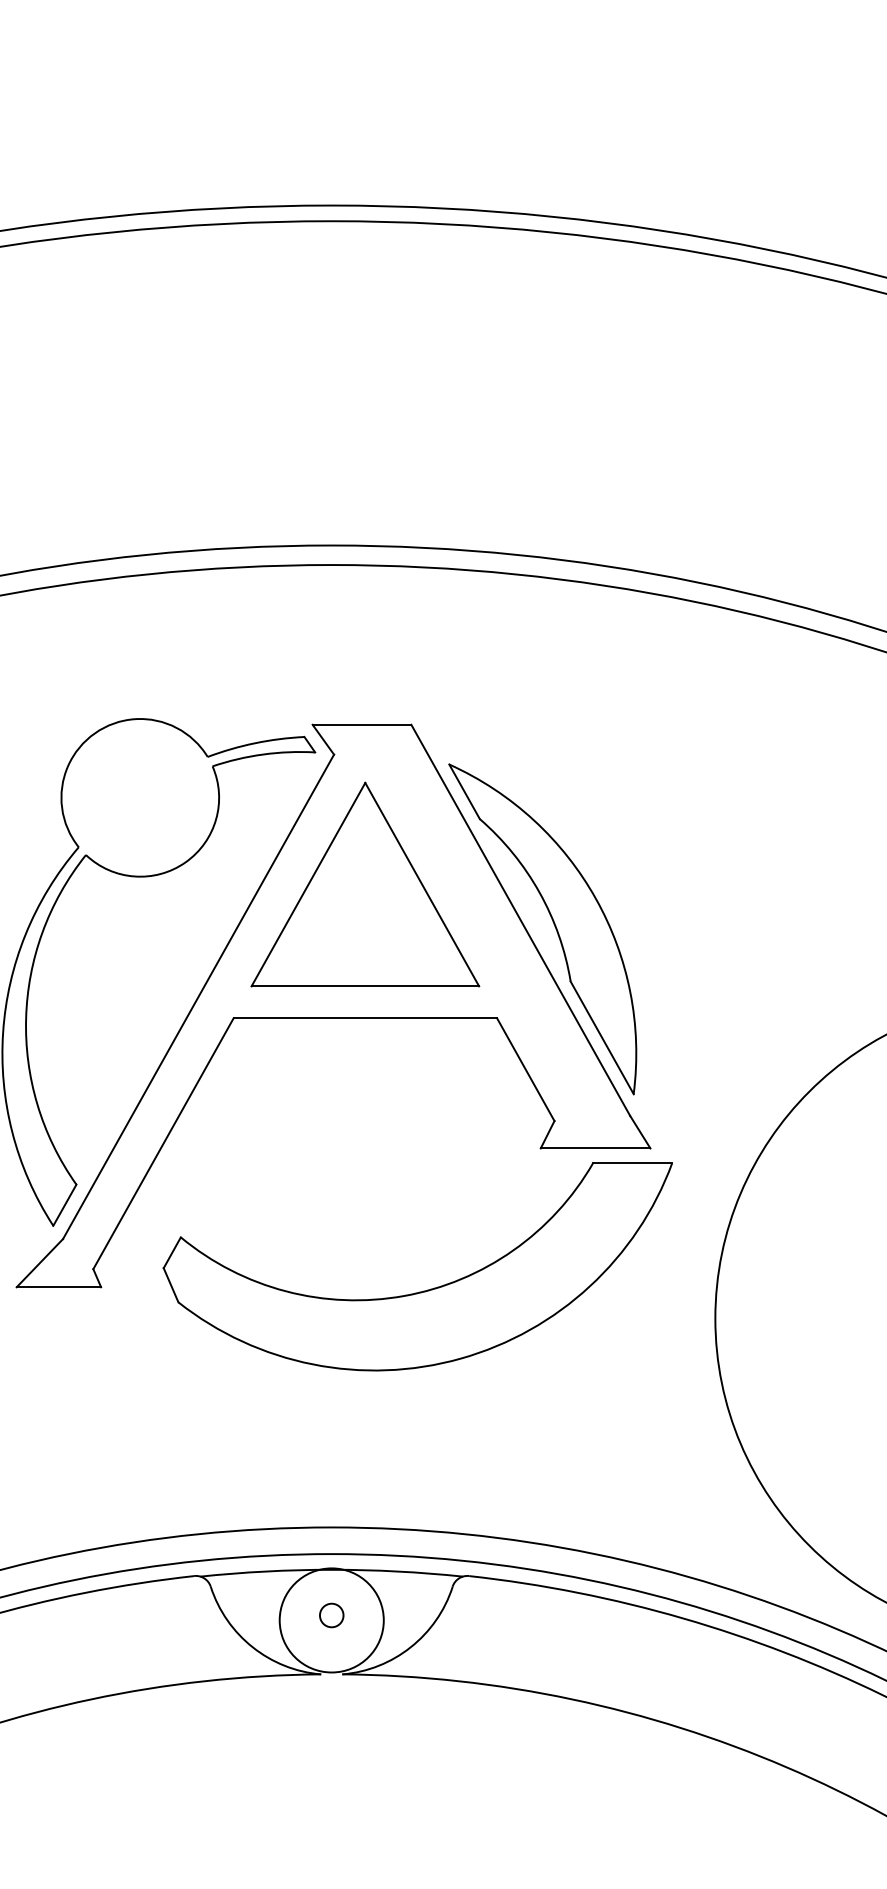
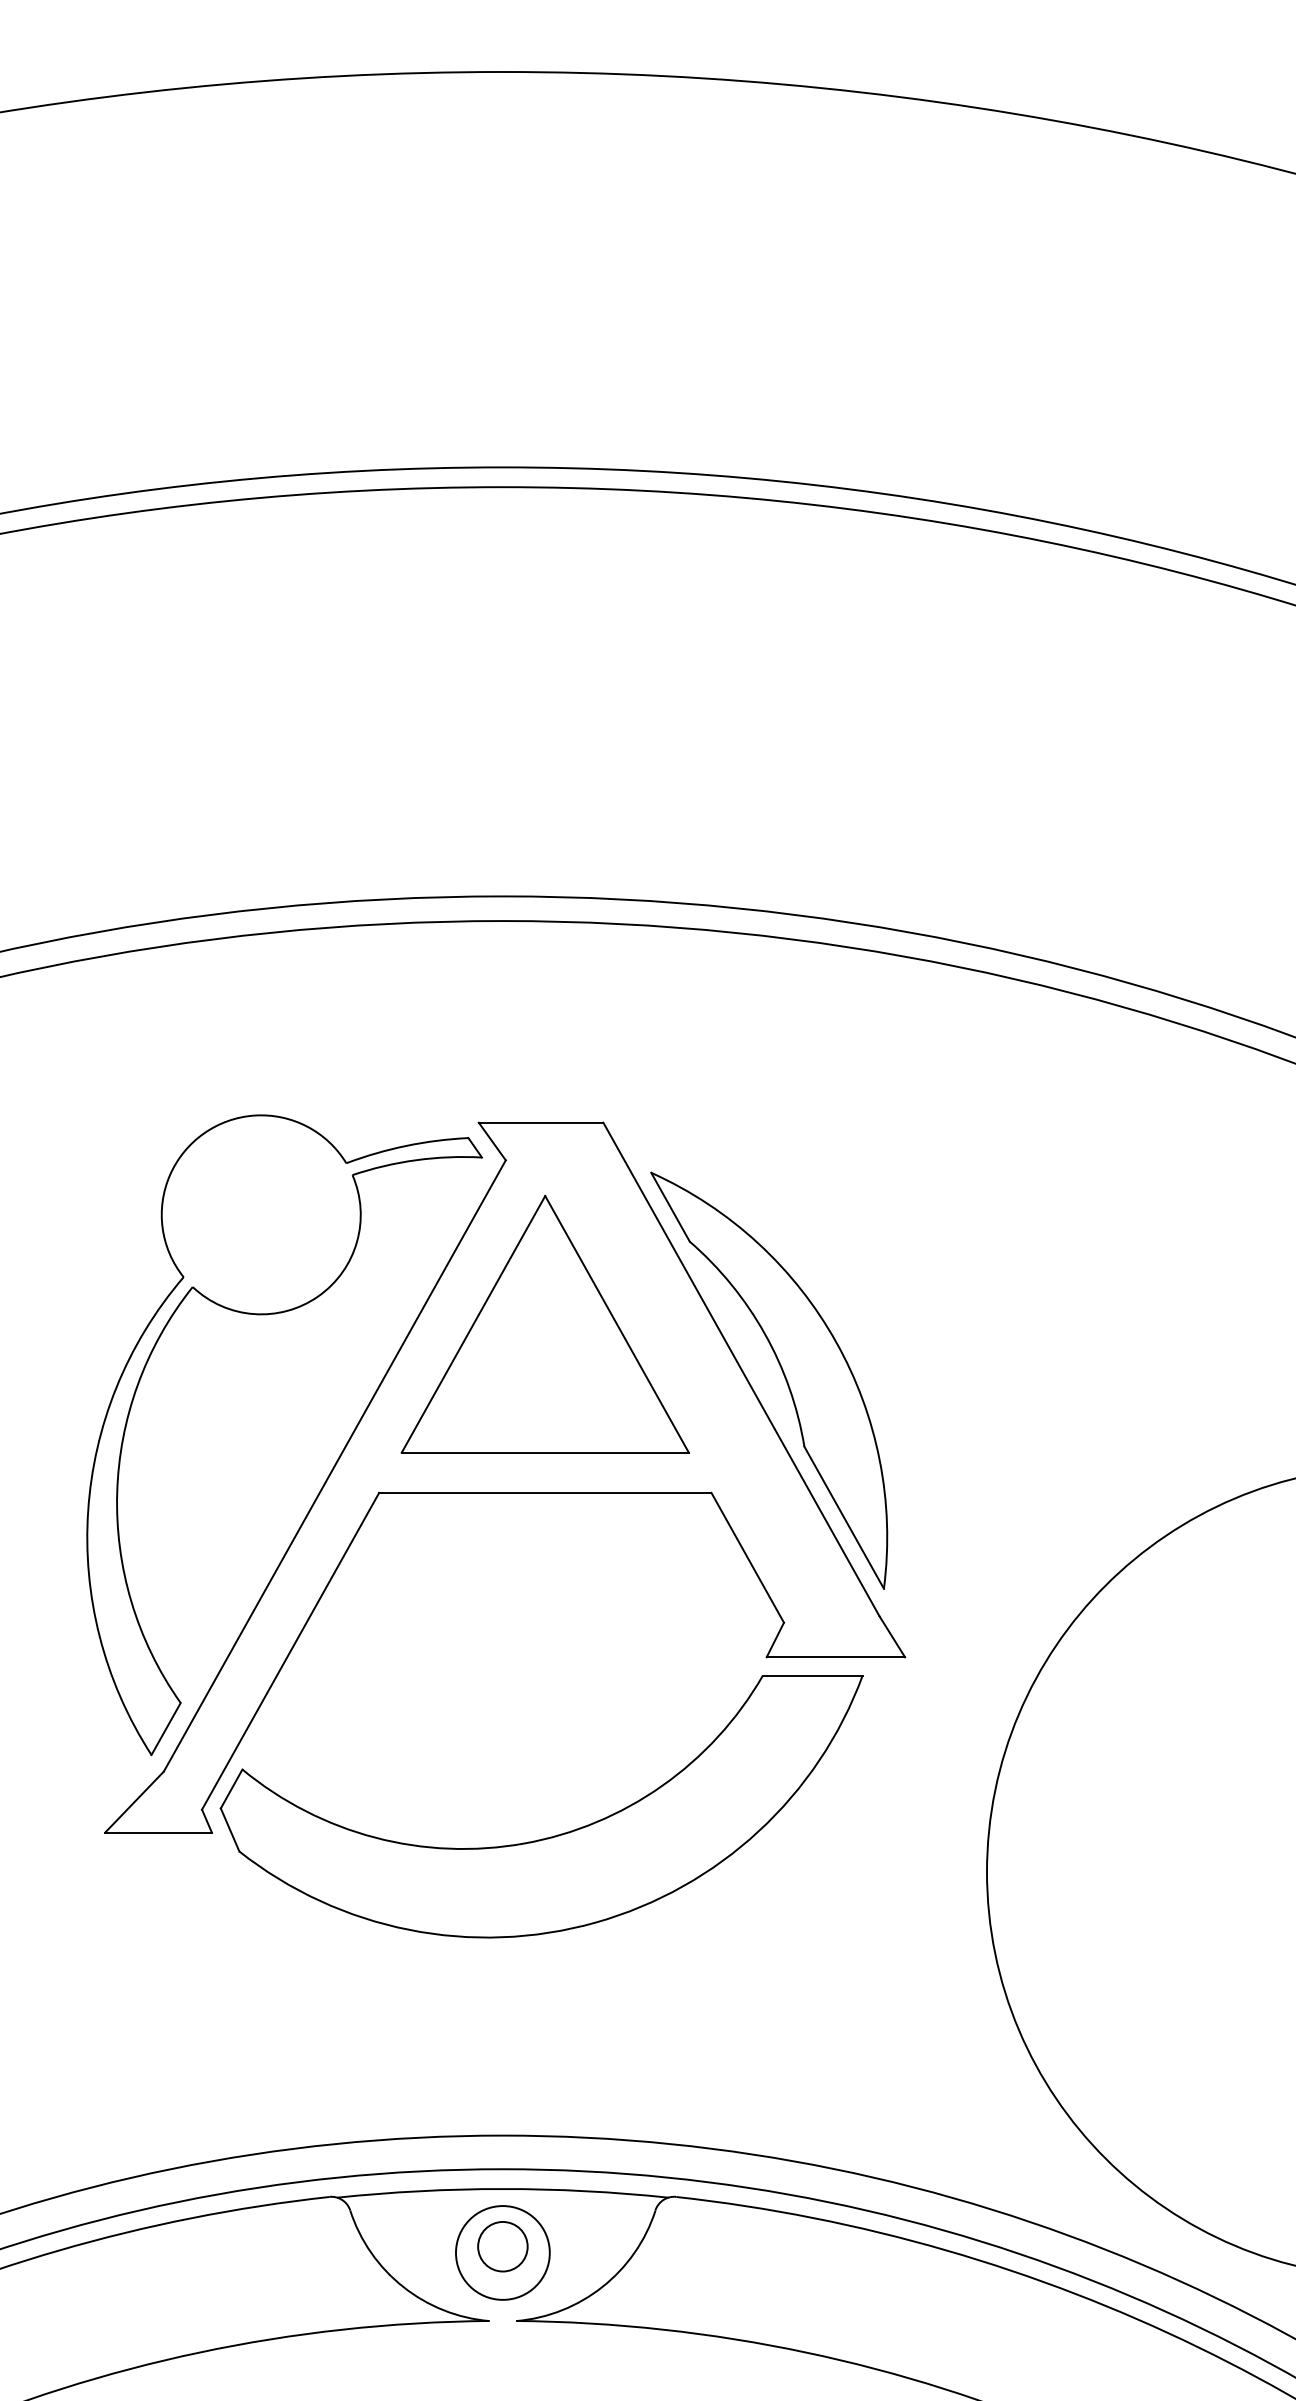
part: (424, 1290) -> (550, 1836), moved
circle: (331, 1615) -> (502, 2246), size x1.67
circle: (331, 1620) -> (502, 2252), size x0.71

